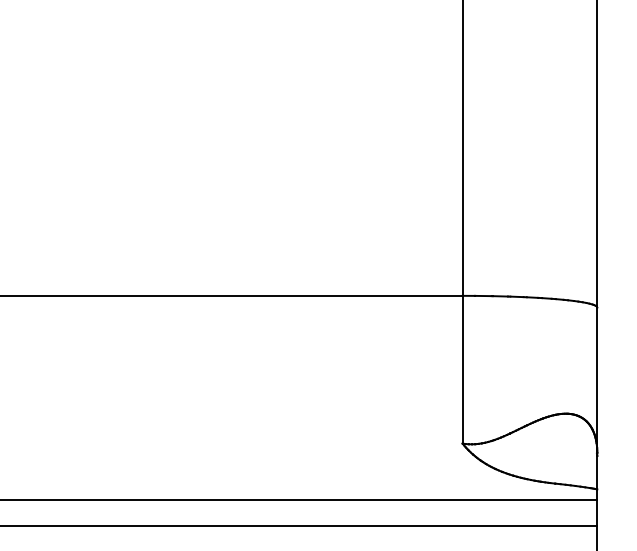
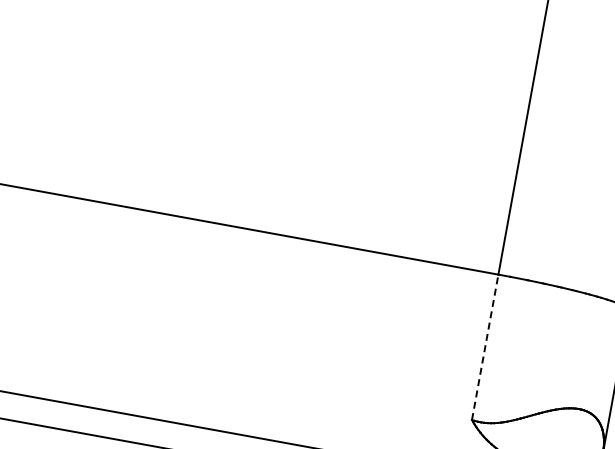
line: (462, 369) -> (485, 347), solid -> dashed

